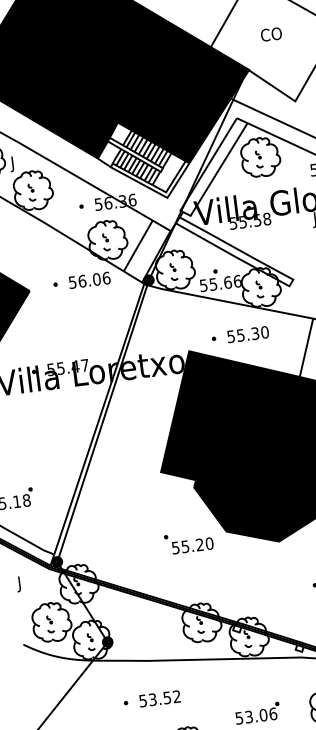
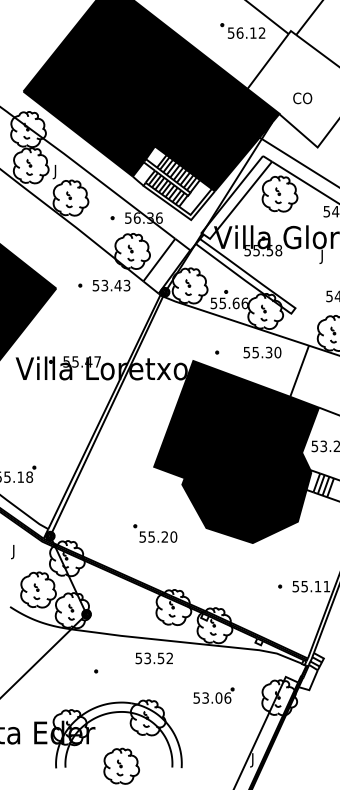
text: (271, 34) -> (302, 98), moved
text: (93, 279) -> (115, 285), 56.06 -> 53.43
text: (248, 334) -> (262, 352), moved
part: (189, 542) -> (155, 533), moved
text: (159, 699) -> (153, 658), moved

